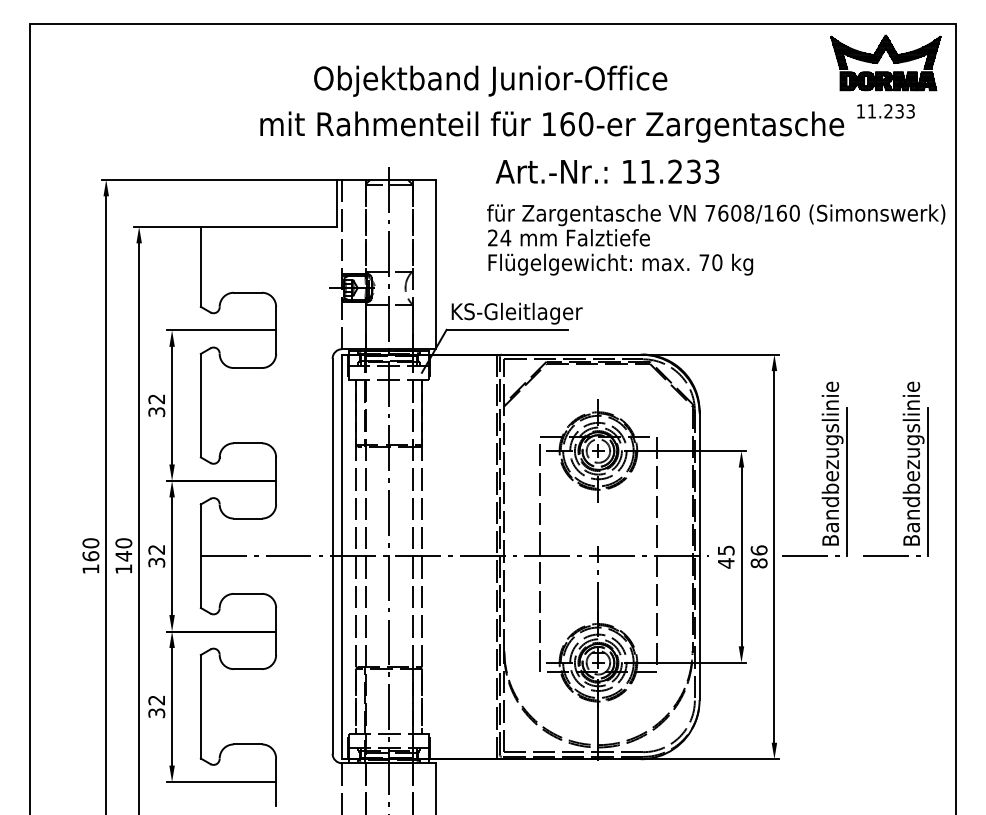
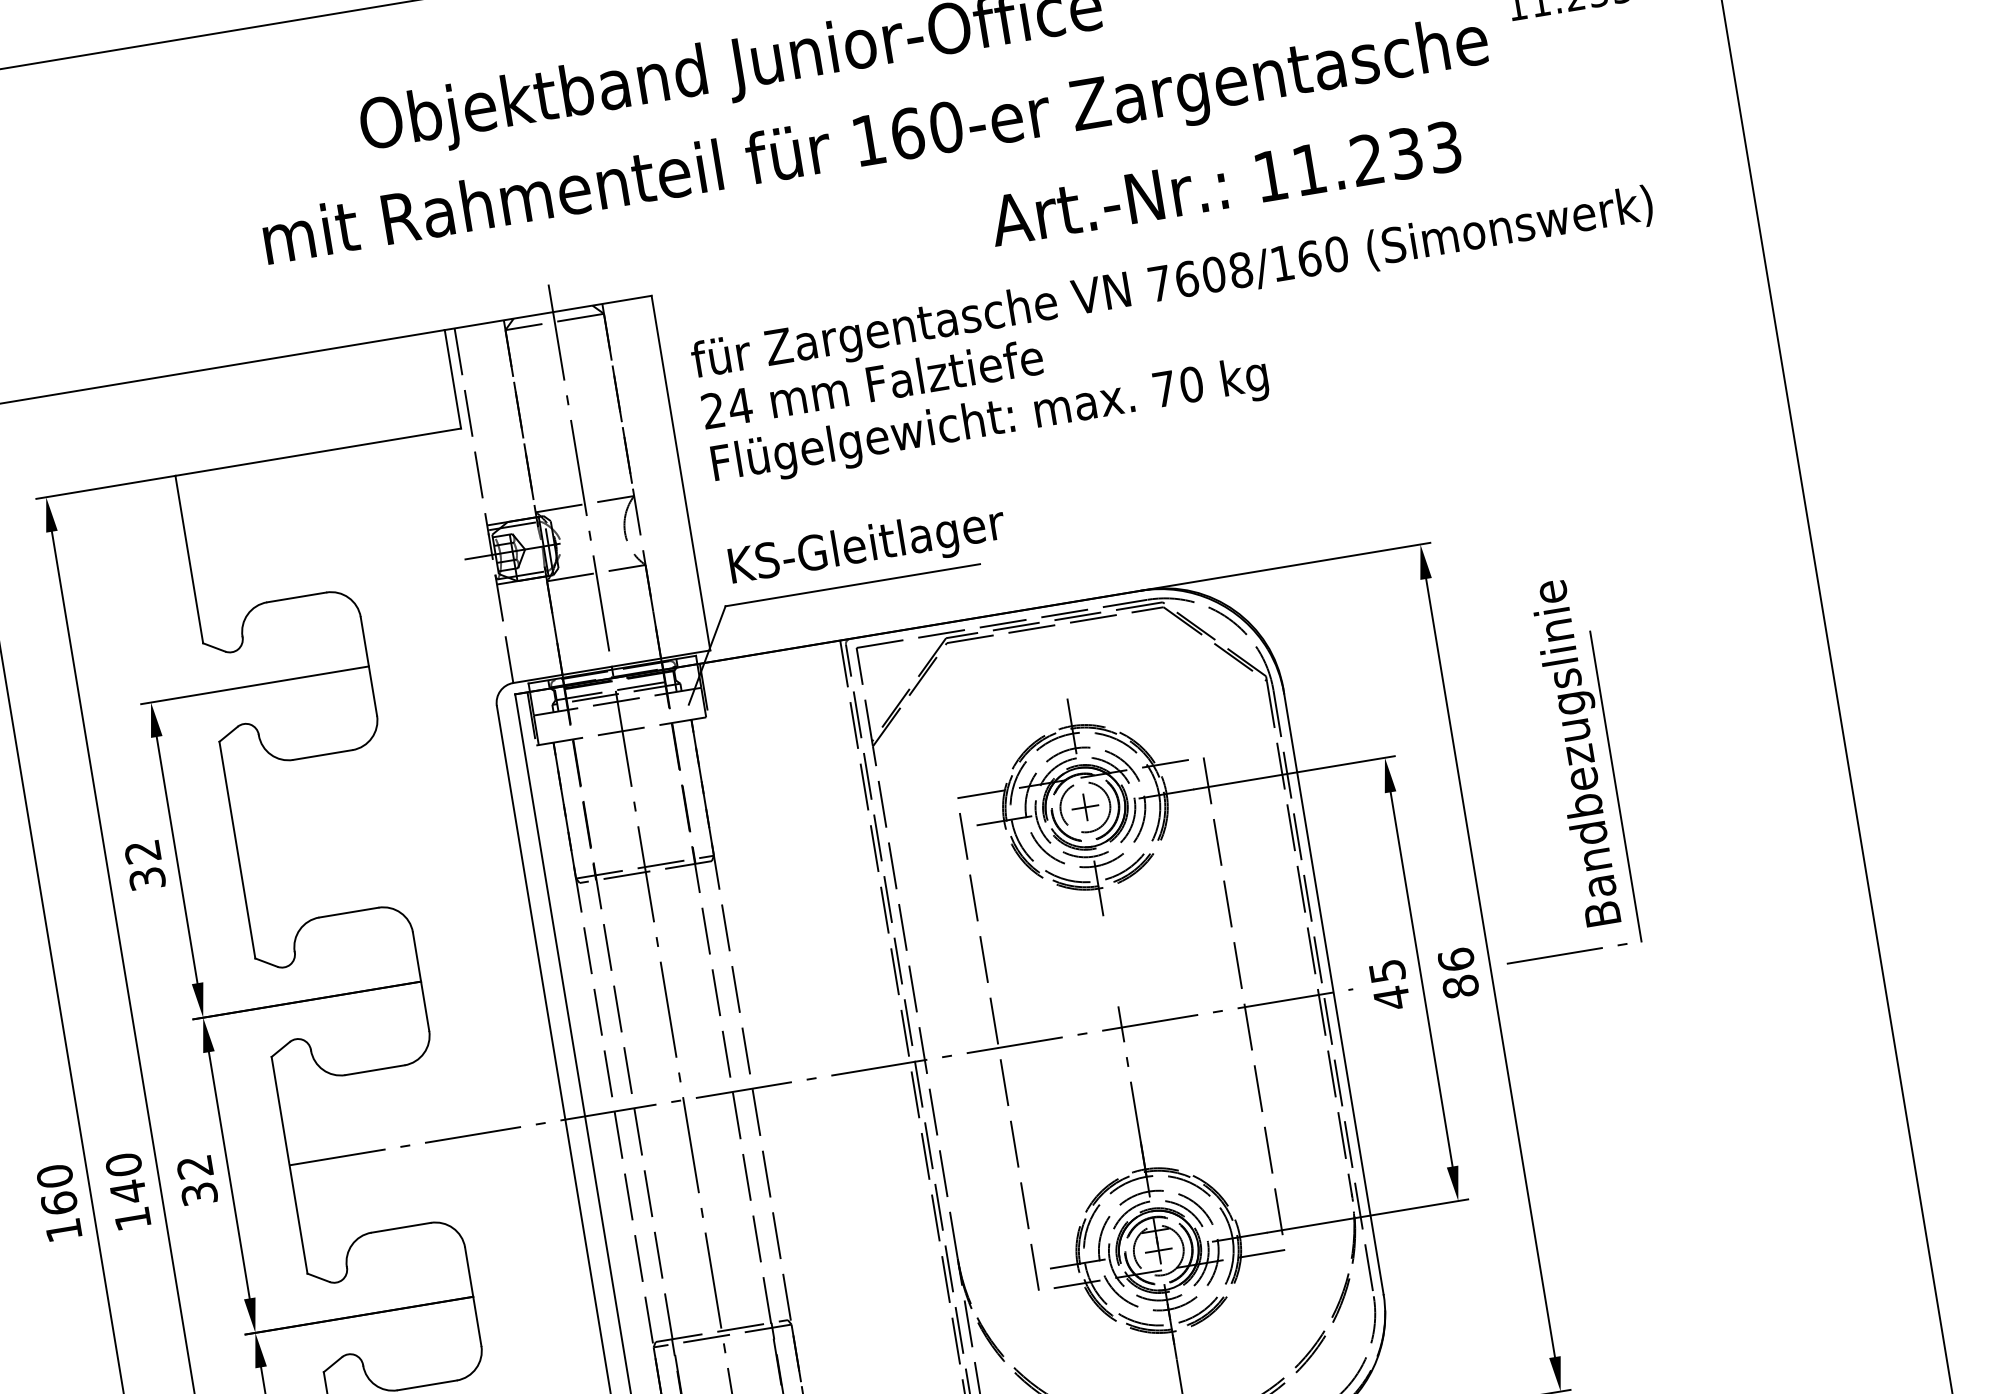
text: (607, 171) -> (1225, 182), moved
text: (716, 239) -> (1181, 336), moved
part: (907, 468) -> (1738, 736), removed

